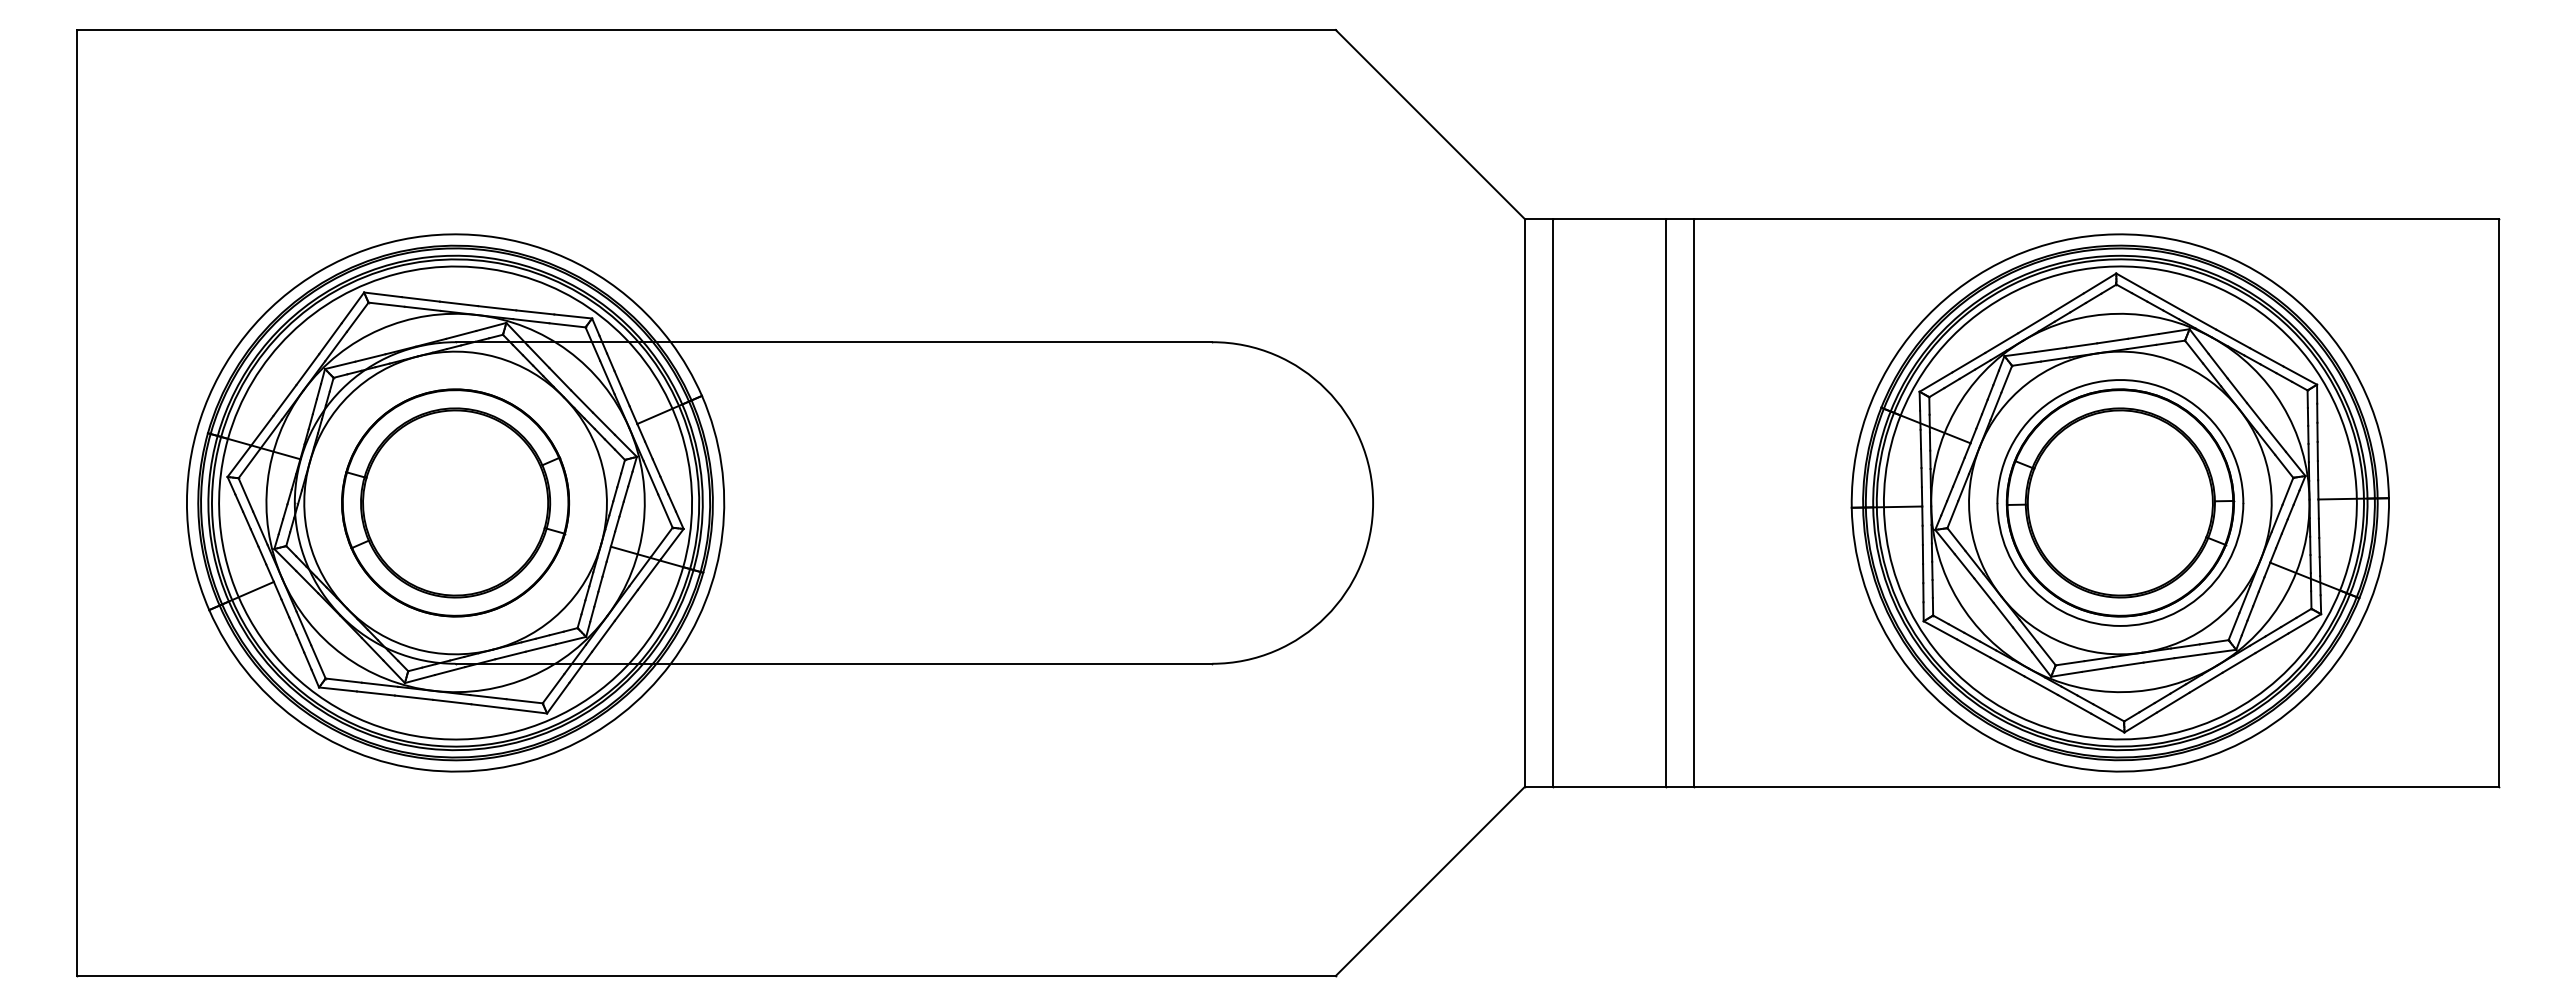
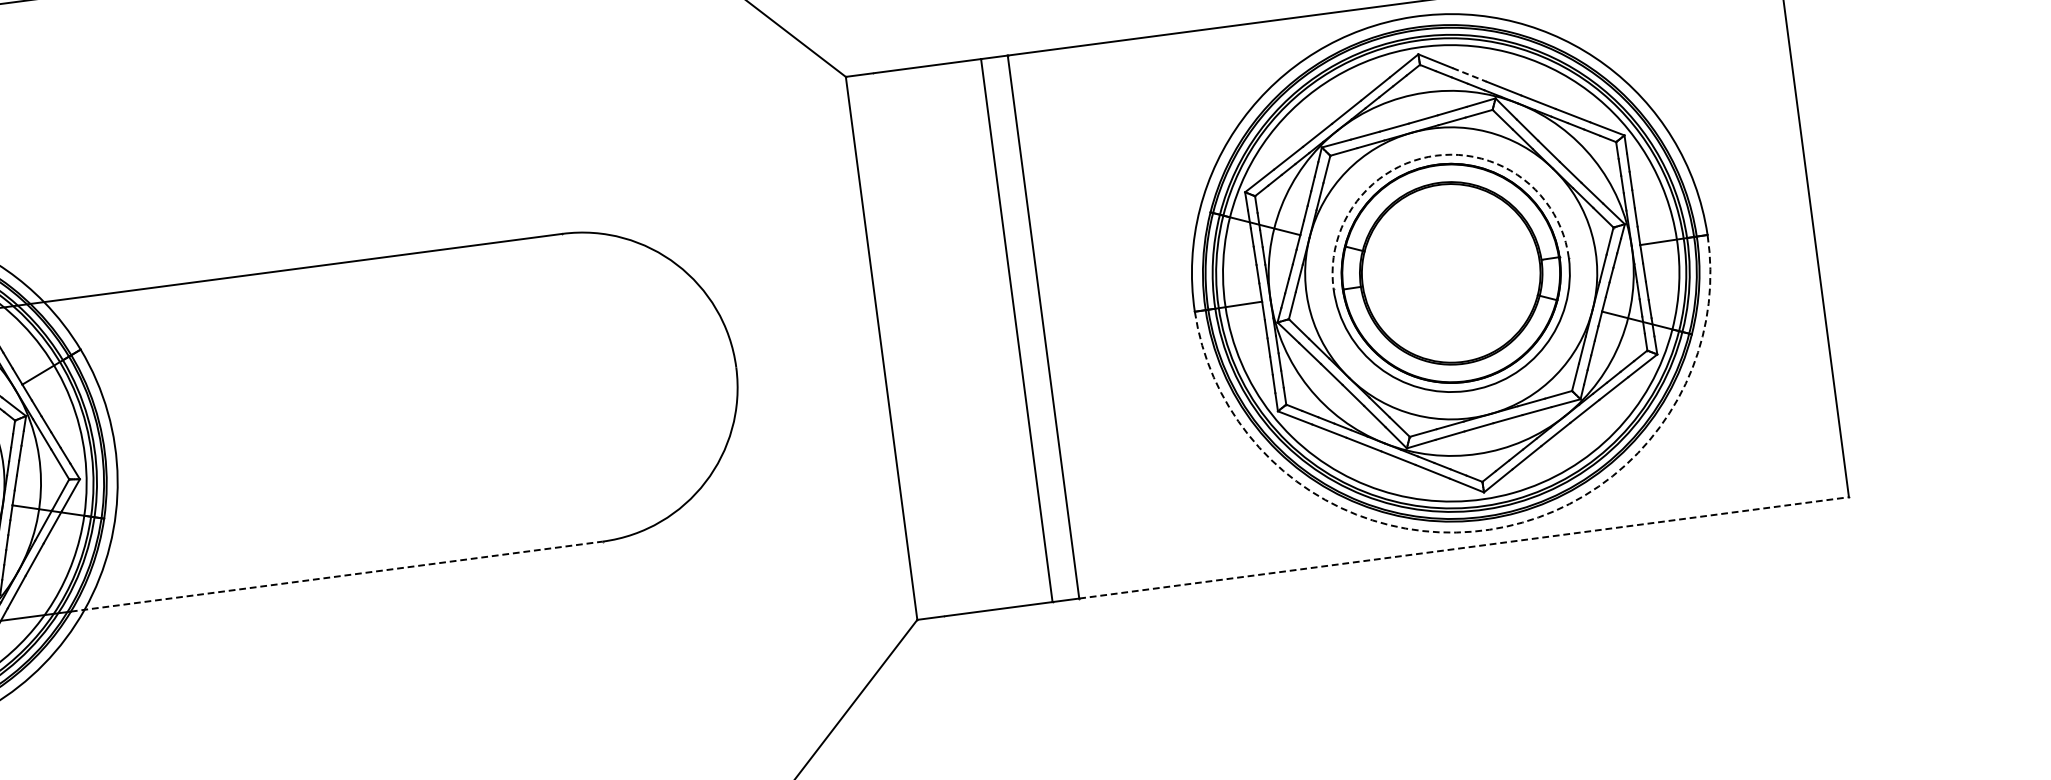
line: (2166, 301) -> (1469, 74), solid -> dashed
arc: (2120, 380) -> (1435, 156), solid -> dashed
line: (1552, 502) -> (907, 344), removed
line: (934, 663) -> (336, 576), solid -> dashed
arc: (2125, 771) -> (1489, 529), solid -> dashed
line: (2096, 786) -> (1464, 547), solid -> dashed

